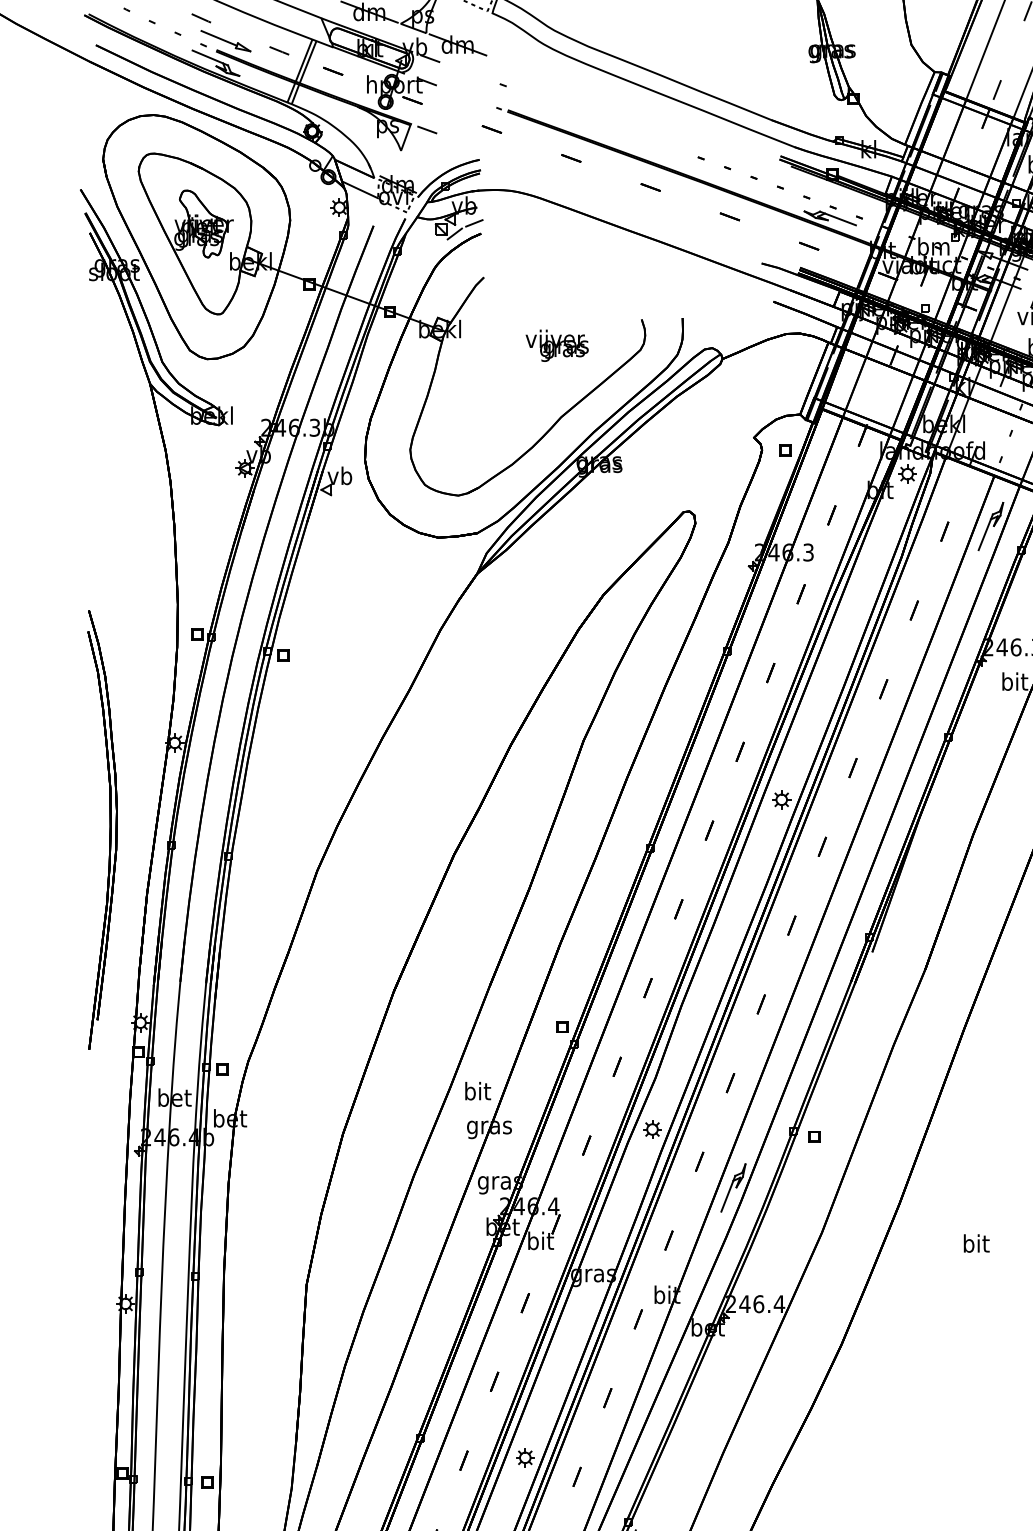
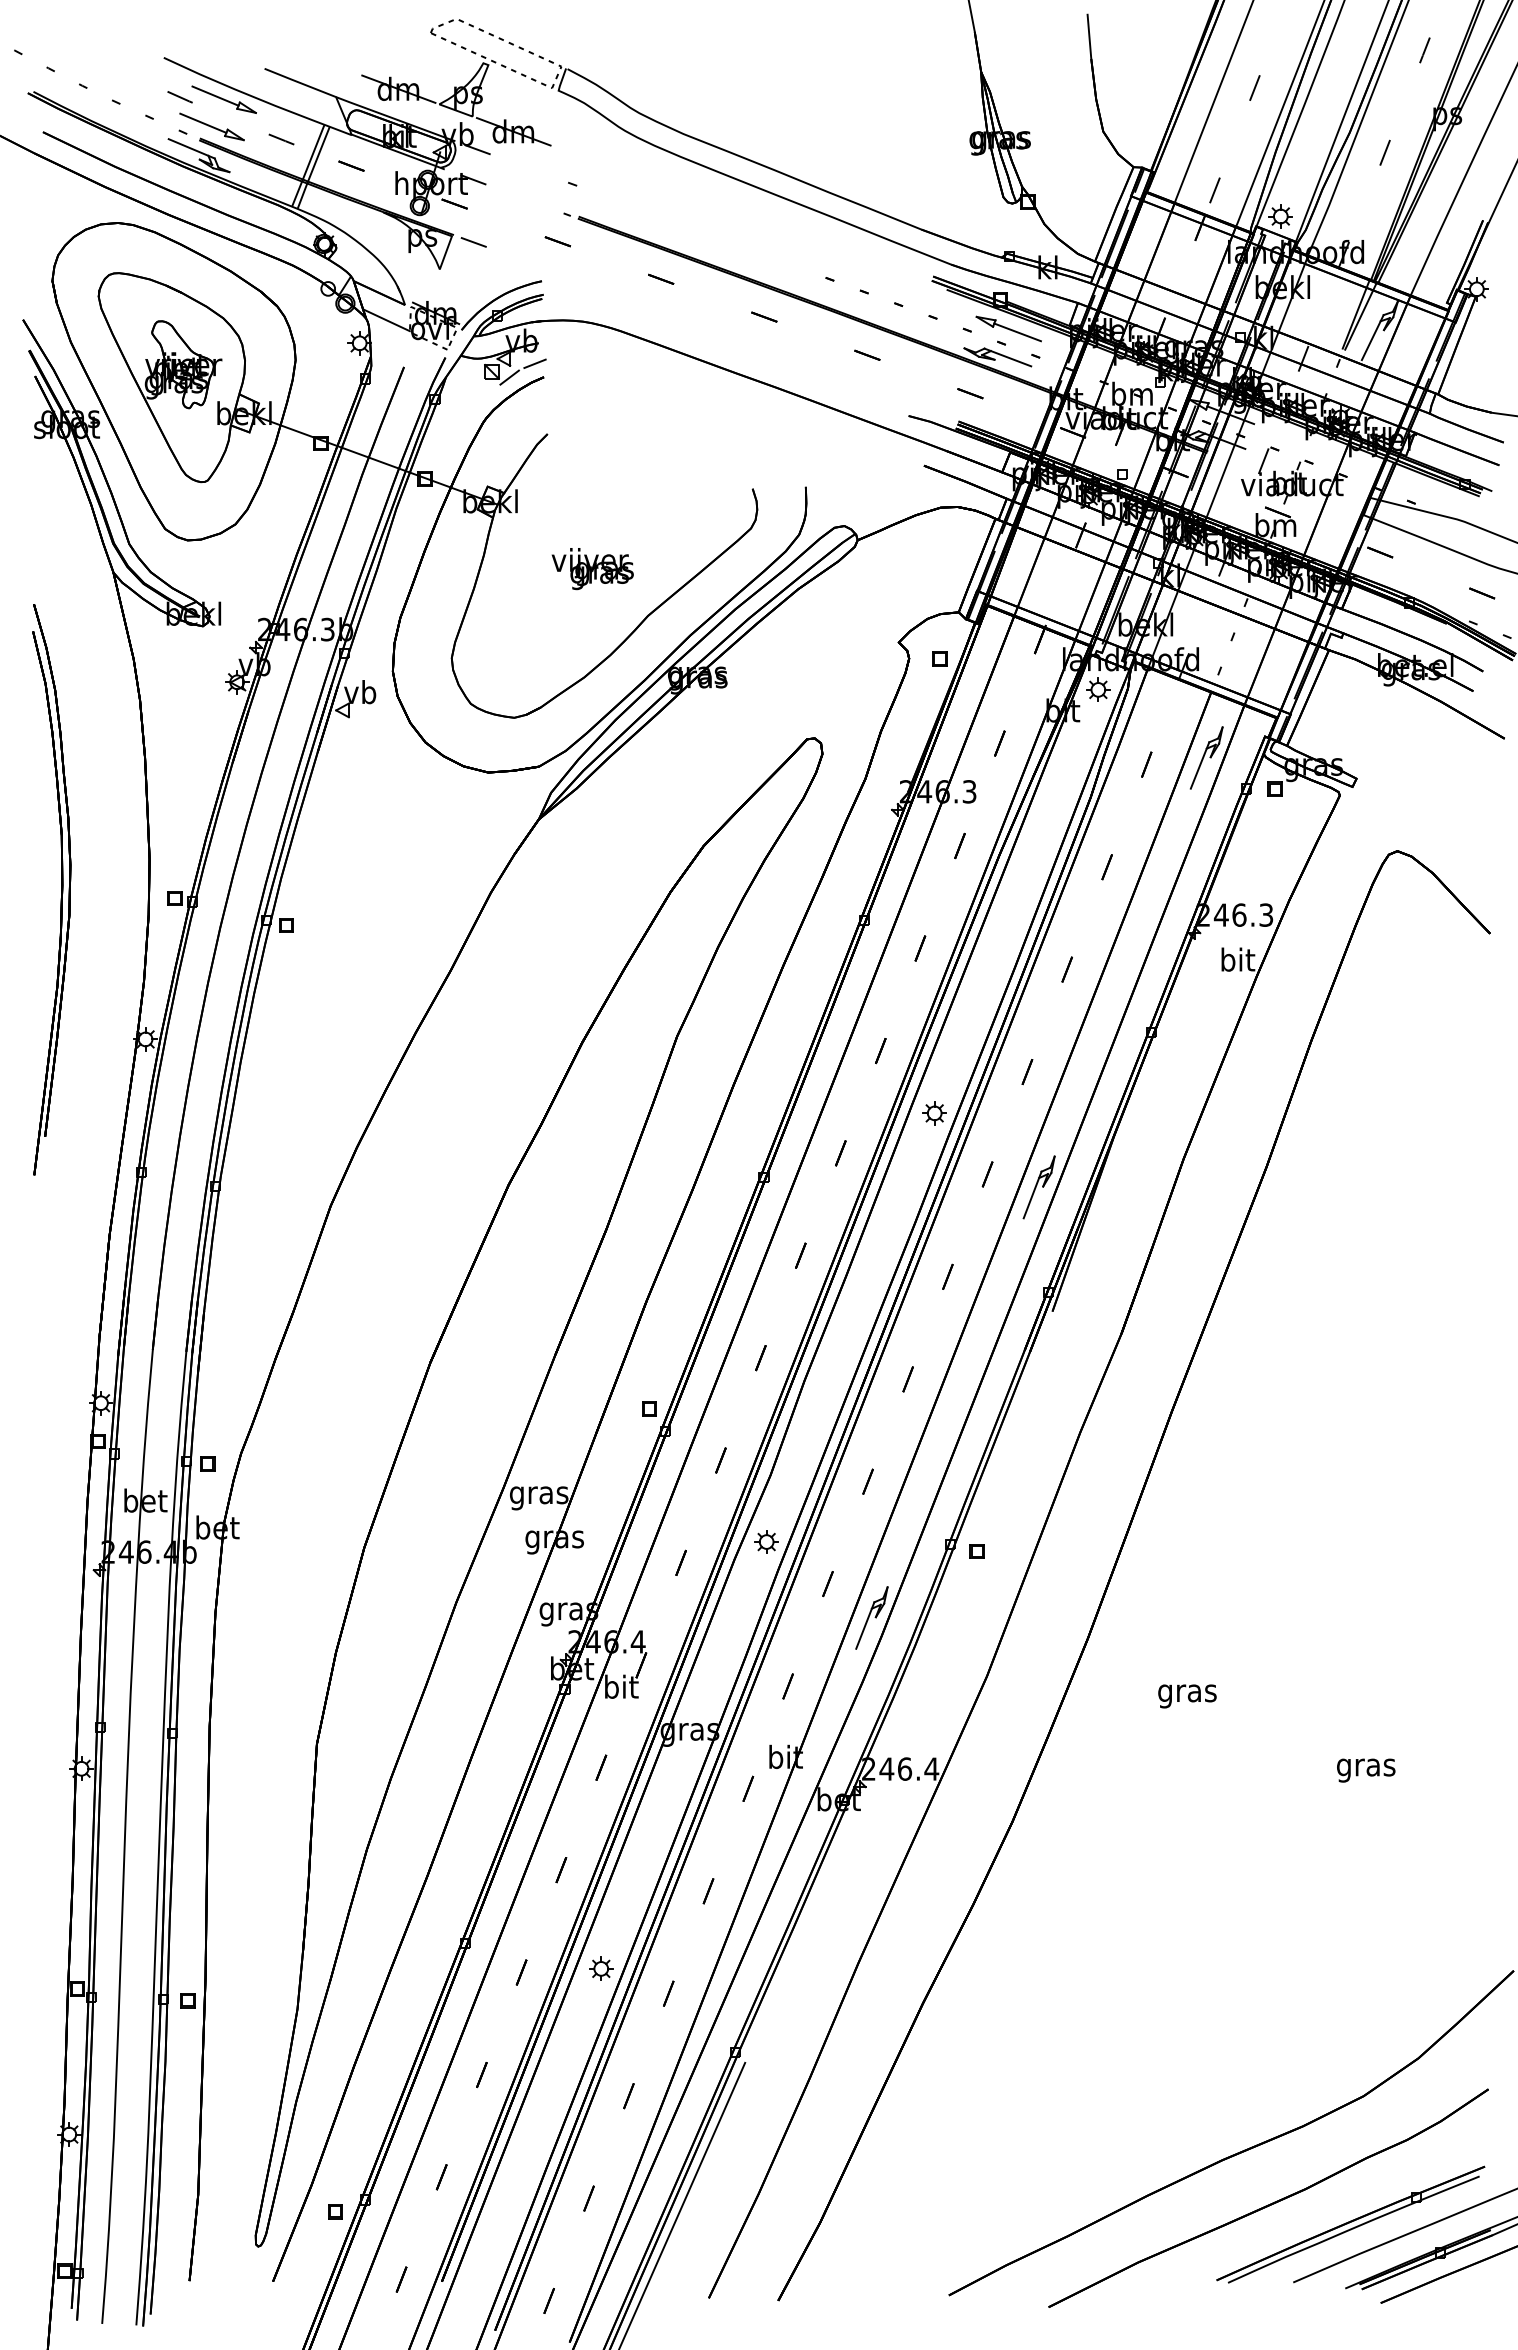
part: (234, 20) -> (223, 99), added
part: (838, 196) -> (1008, 328), added
text: (556, 346) -> (592, 569), moved
part: (110, 829) -> (61, 889), moved
part: (861, 856) -> (1038, 1187), added
text: (477, 1093) -> (539, 1495), bit -> gras
text: (976, 1246) -> (1187, 1693), bit -> gras

